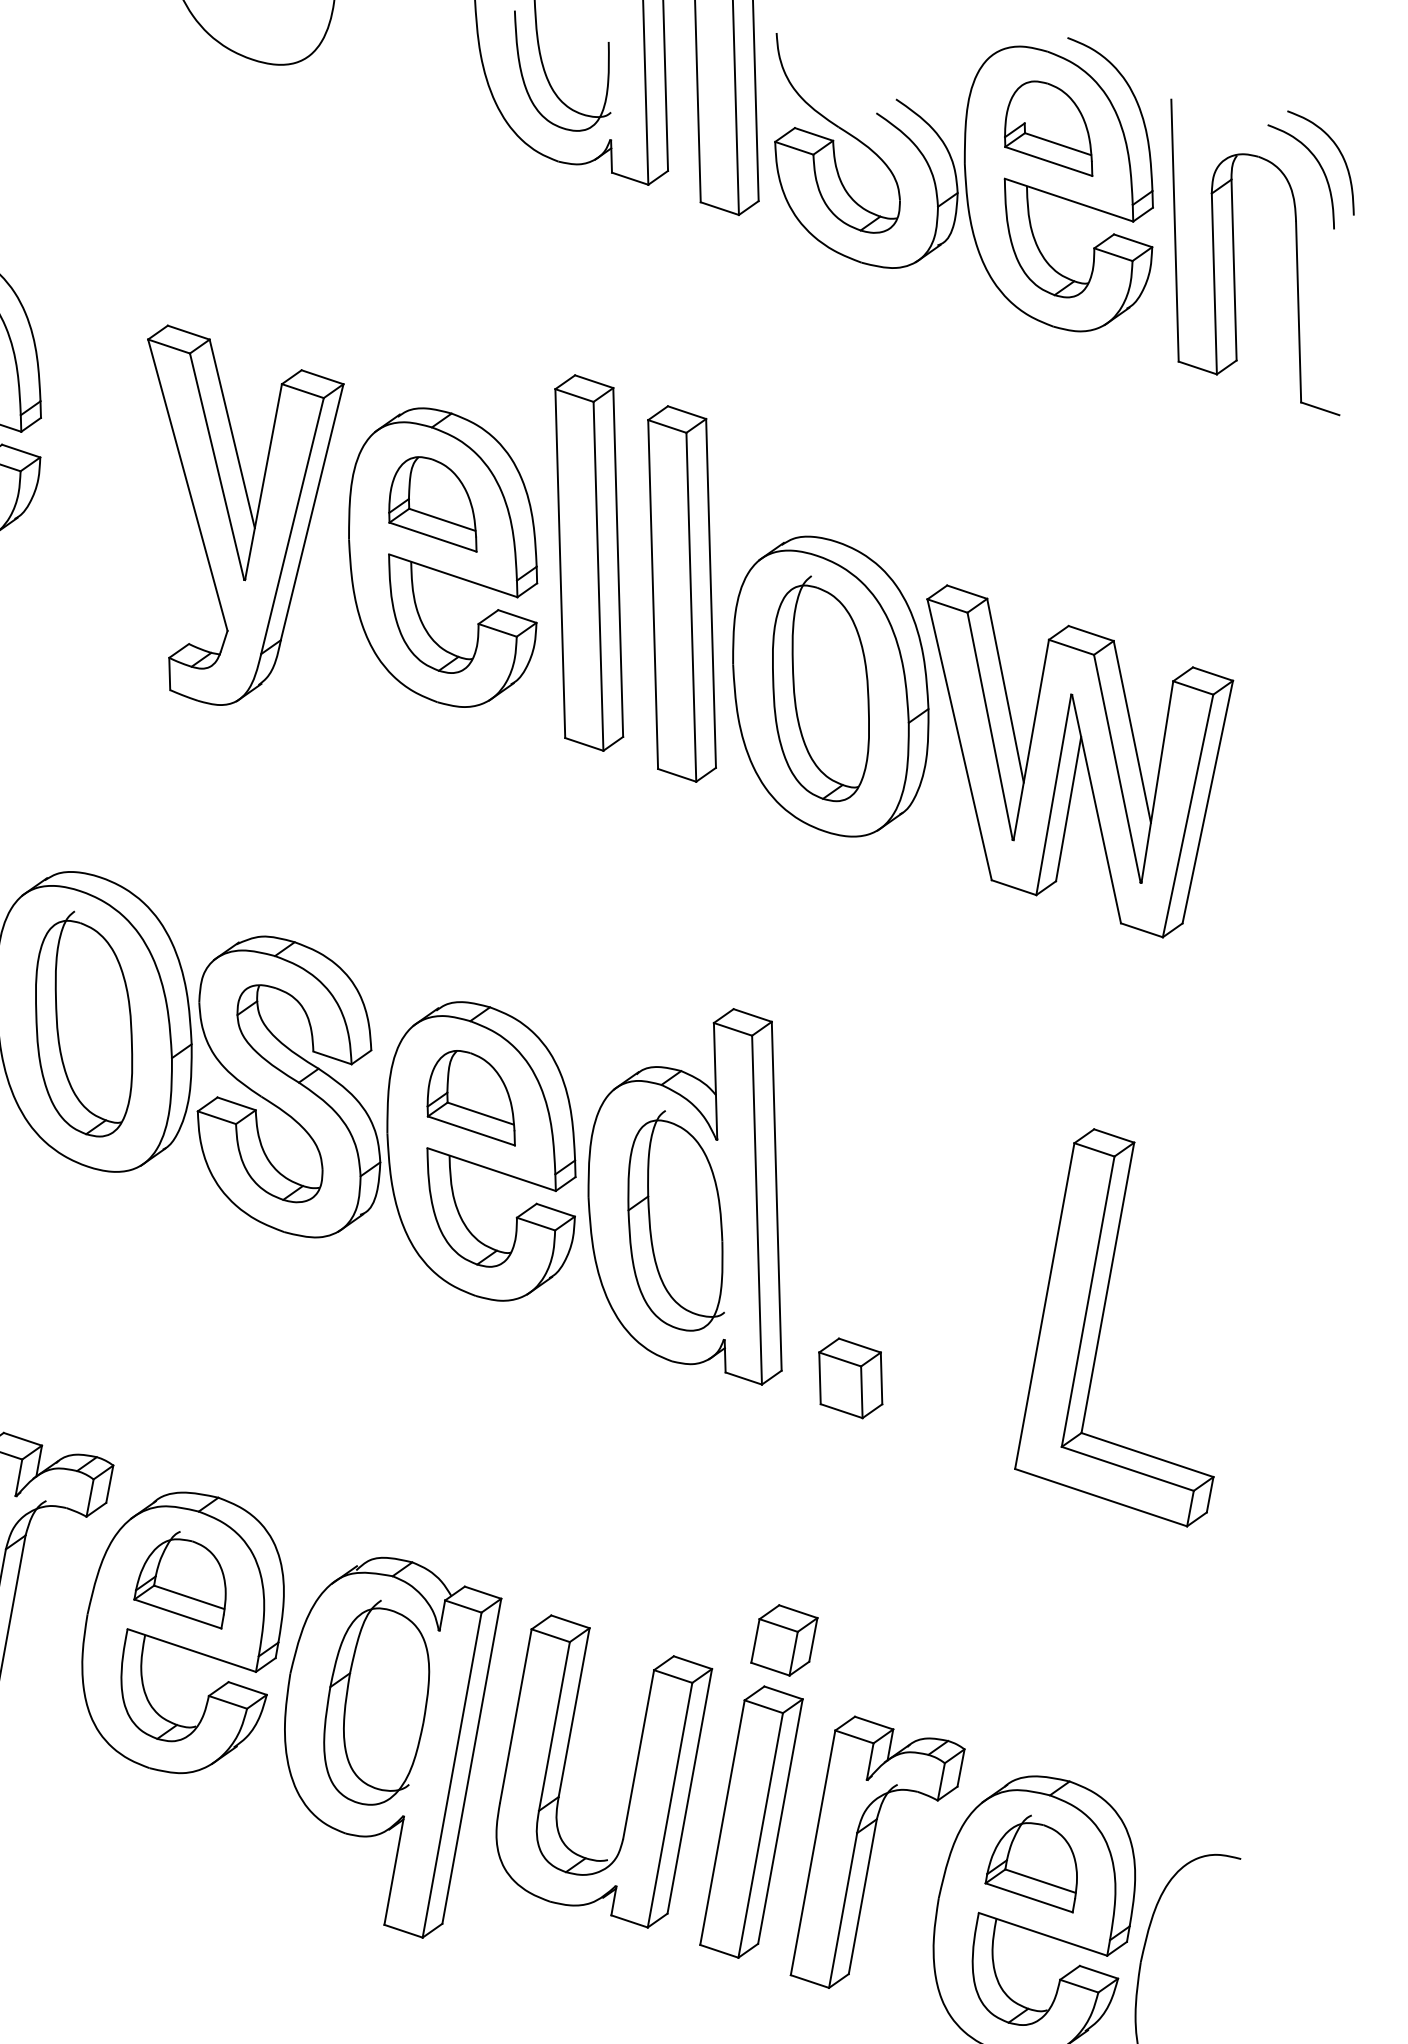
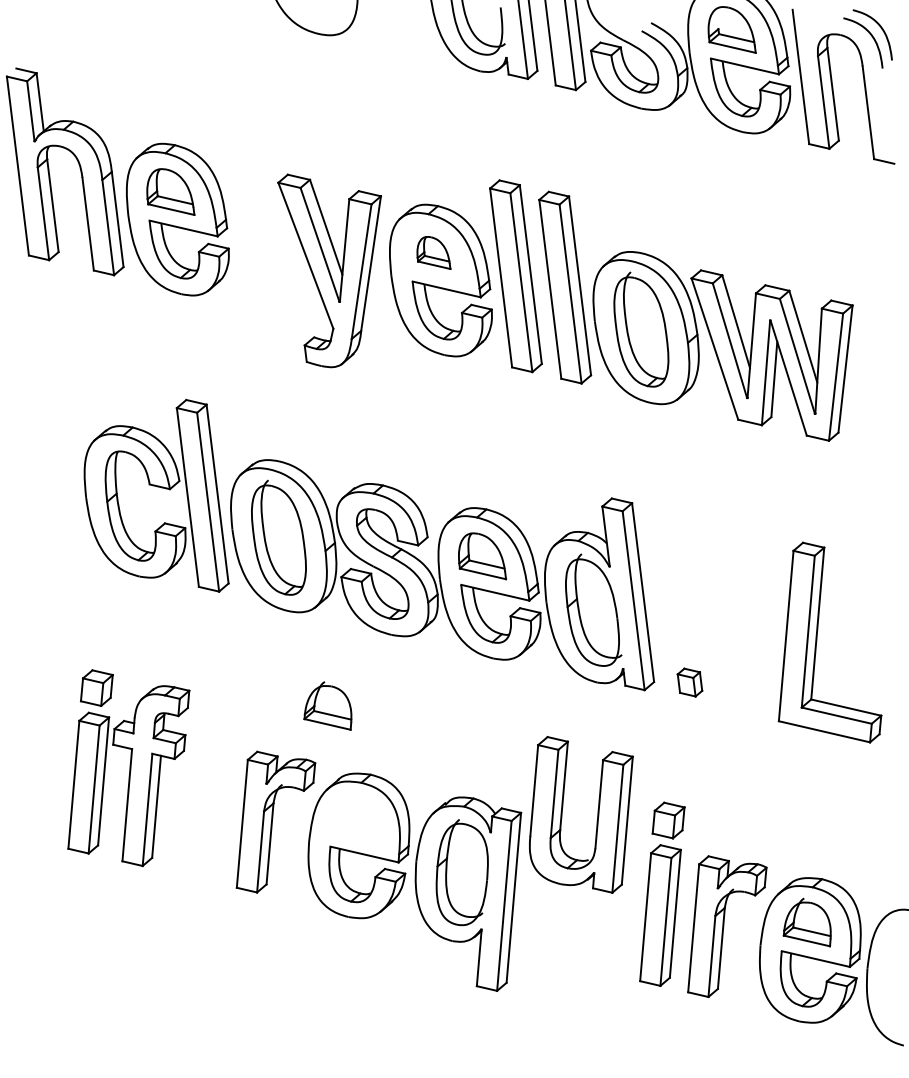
part: (434, 502) -> (433, 252), size x0.7
part: (849, 1378) -> (689, 682), size x0.7
part: (181, 1577) -> (327, 705), moved
part: (633, 1773) -> (597, 814), moved

